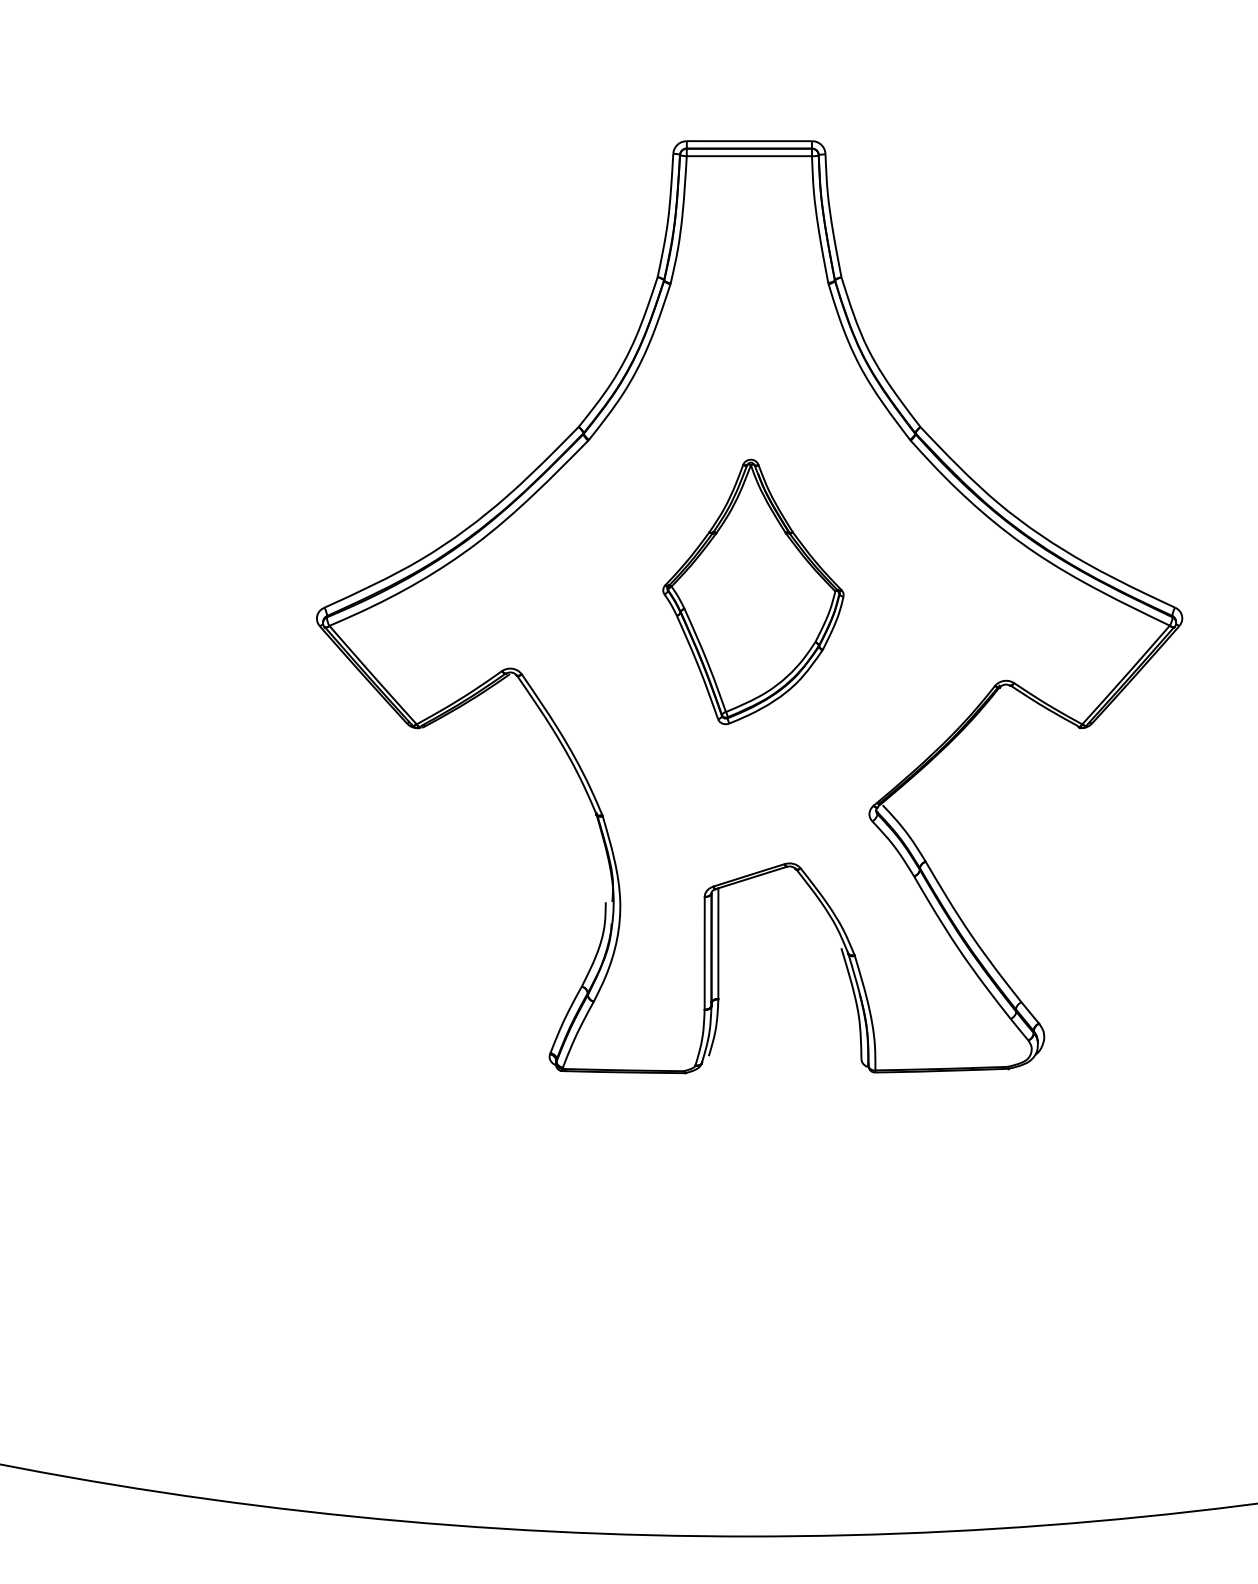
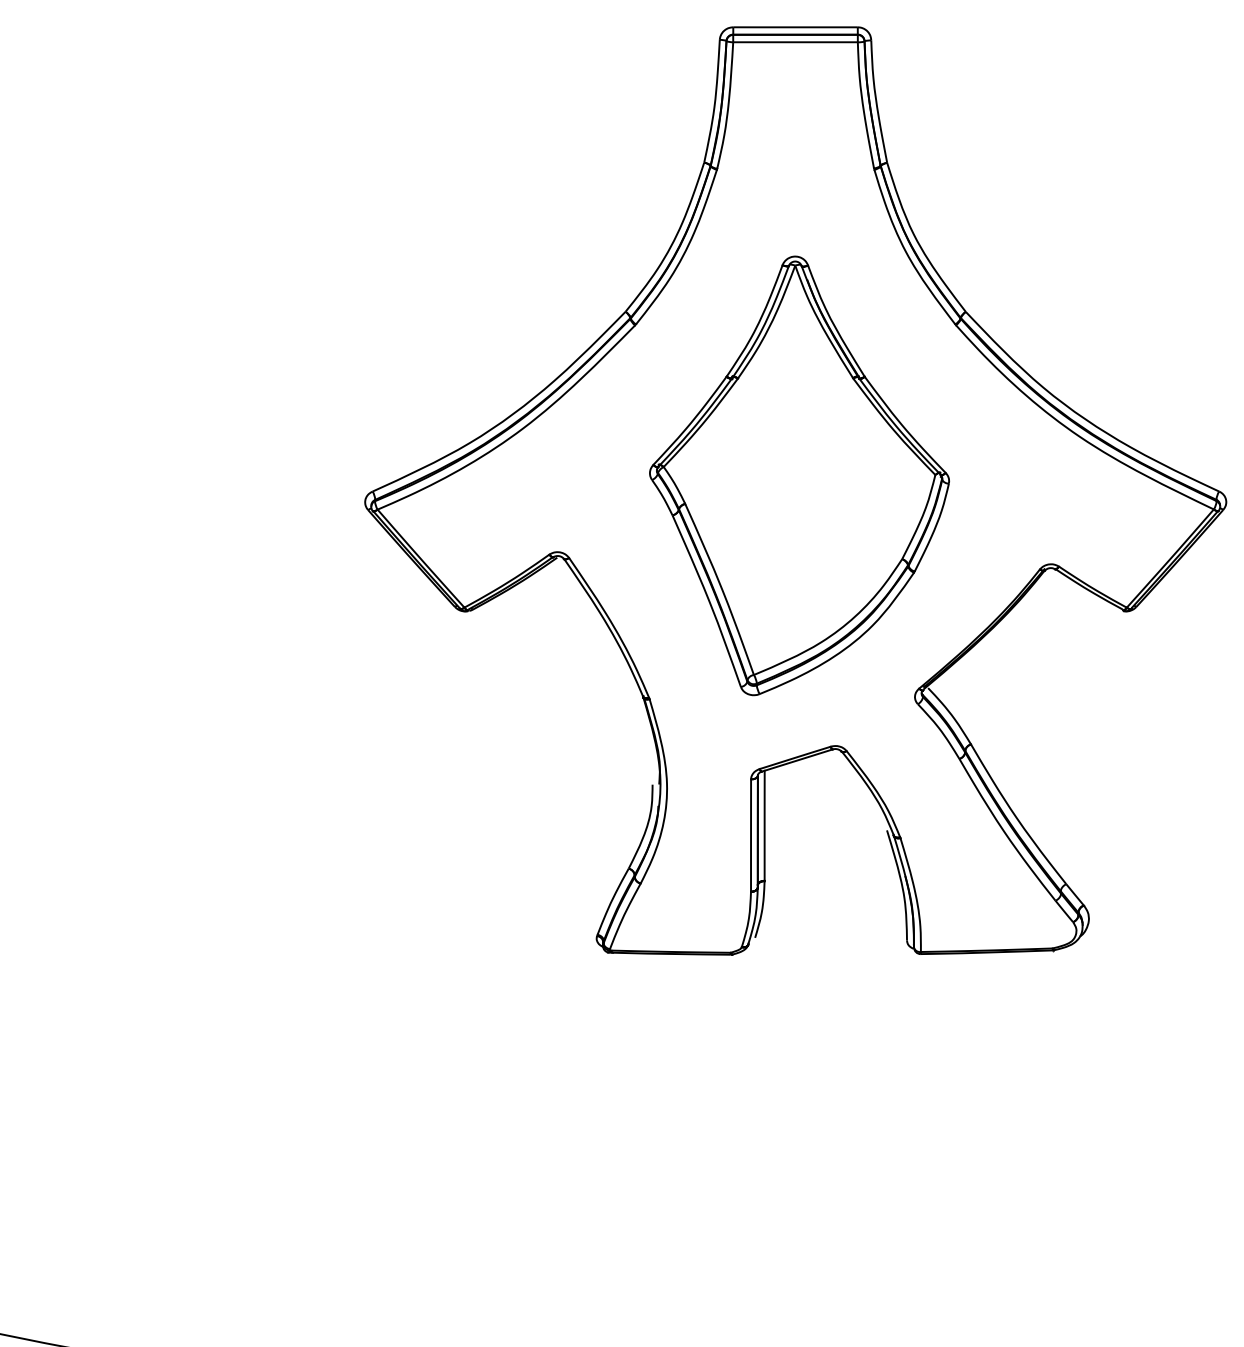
part: (753, 591) -> (799, 475), size x1.67

